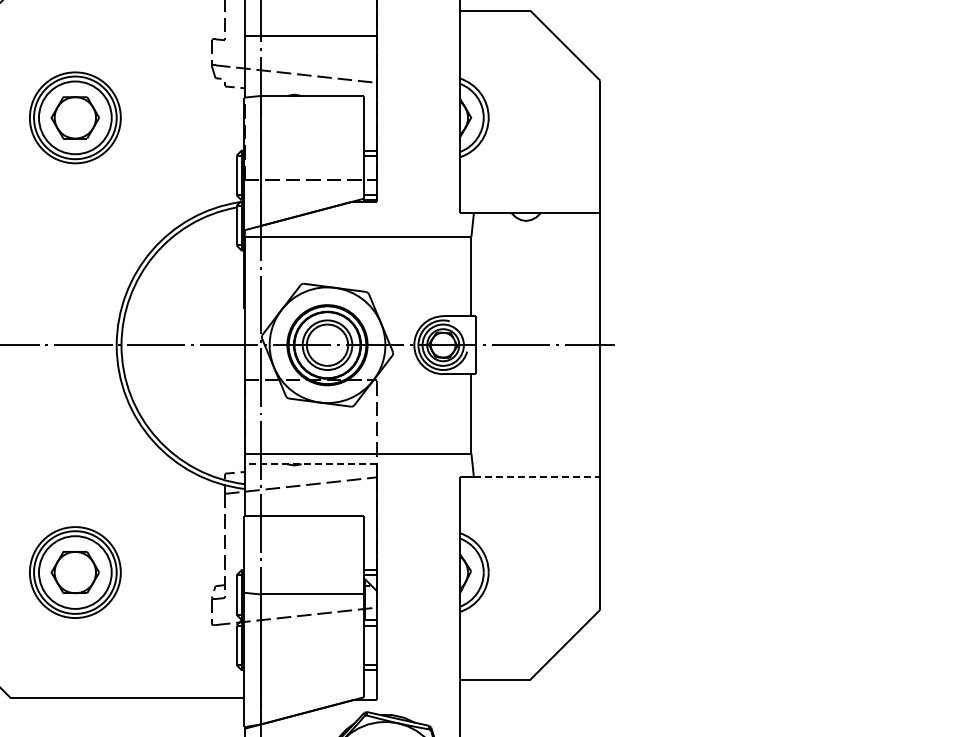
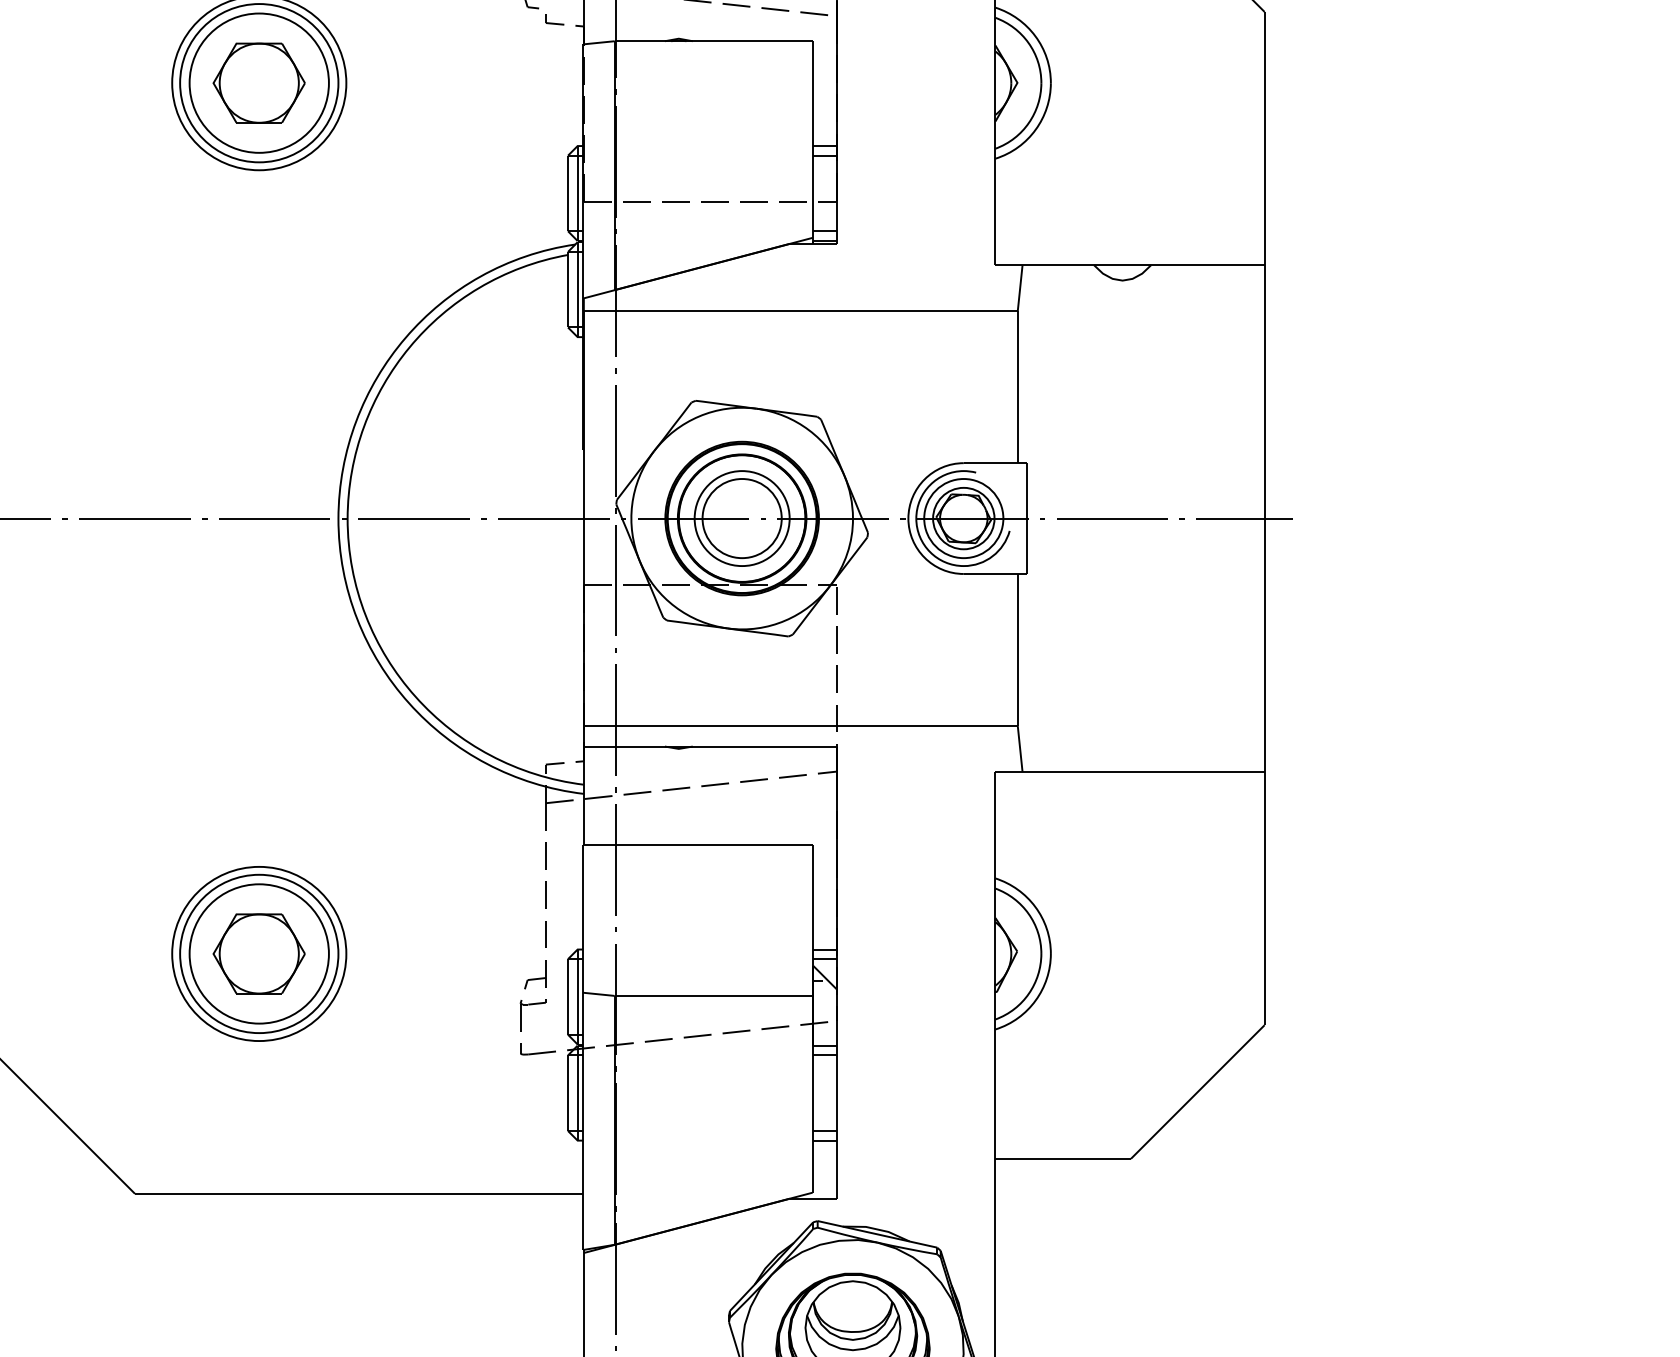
line: (310, 464) -> (709, 747), dashed -> solid
line: (537, 477) -> (1144, 771), dashed -> solid

